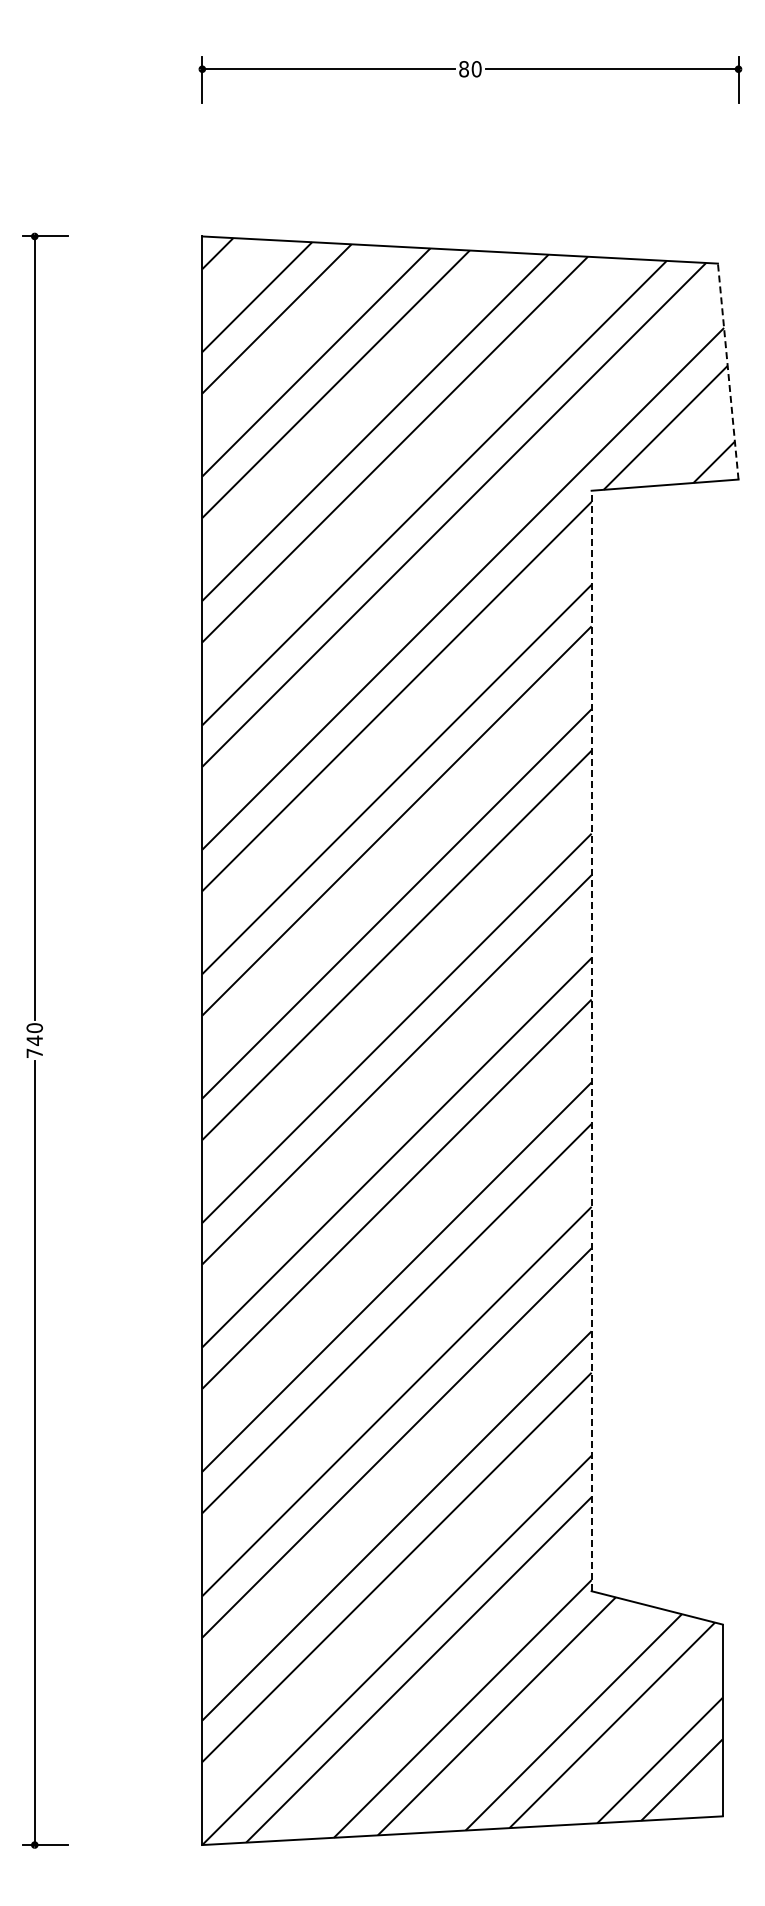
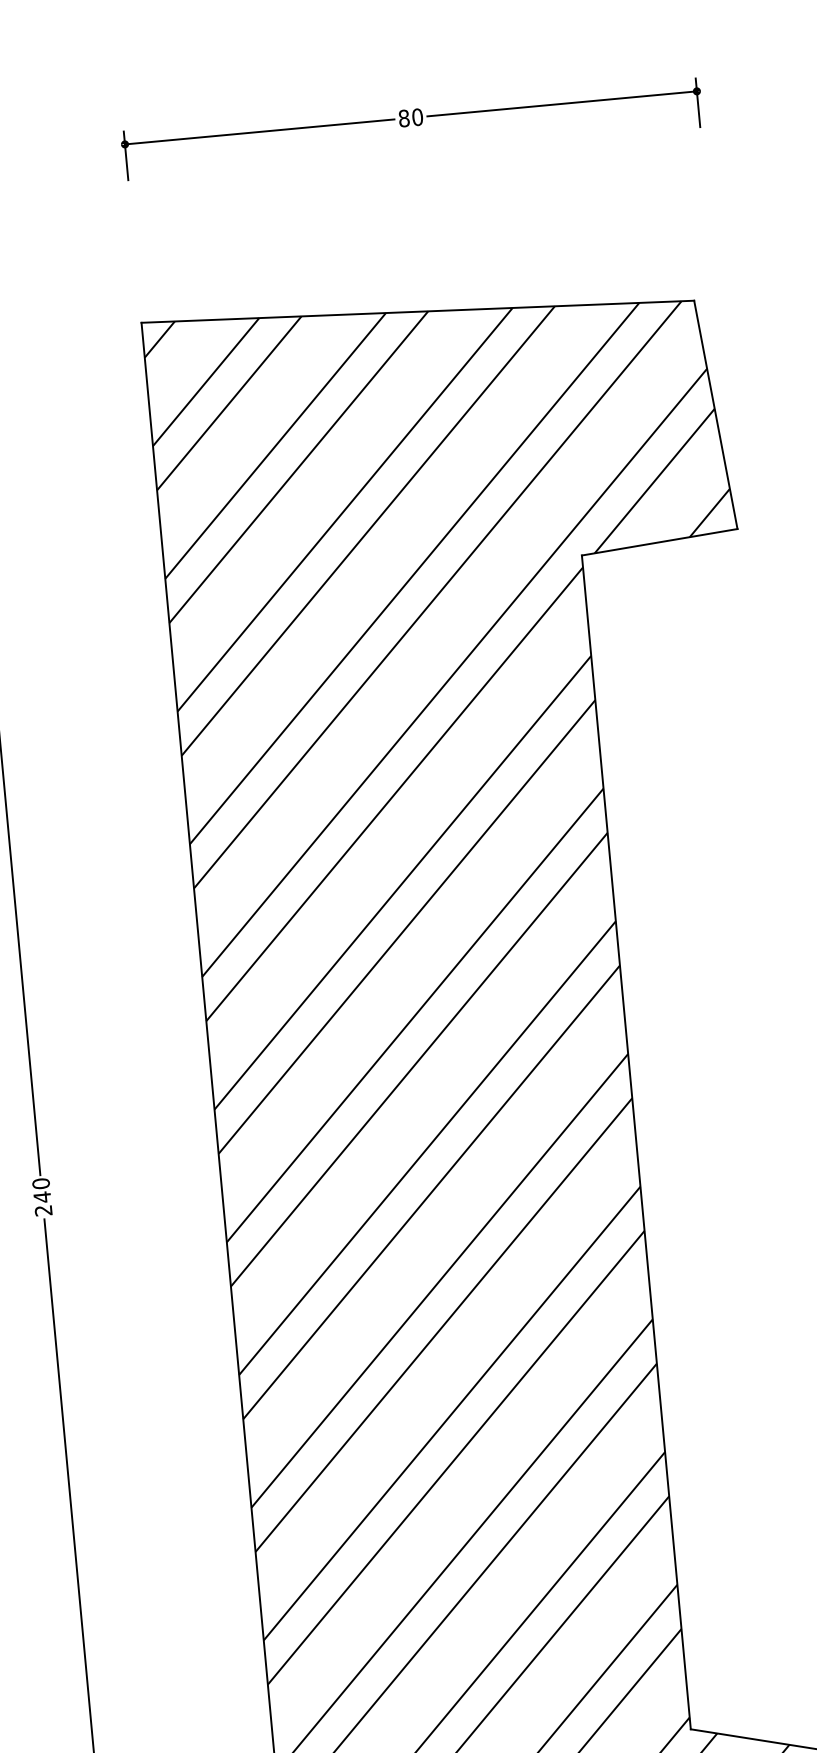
line: (728, 371) -> (716, 414), dashed -> solid
line: (591, 1040) -> (636, 1141), dashed -> solid
text: (34, 1053) -> (43, 1210), 740 -> 240

